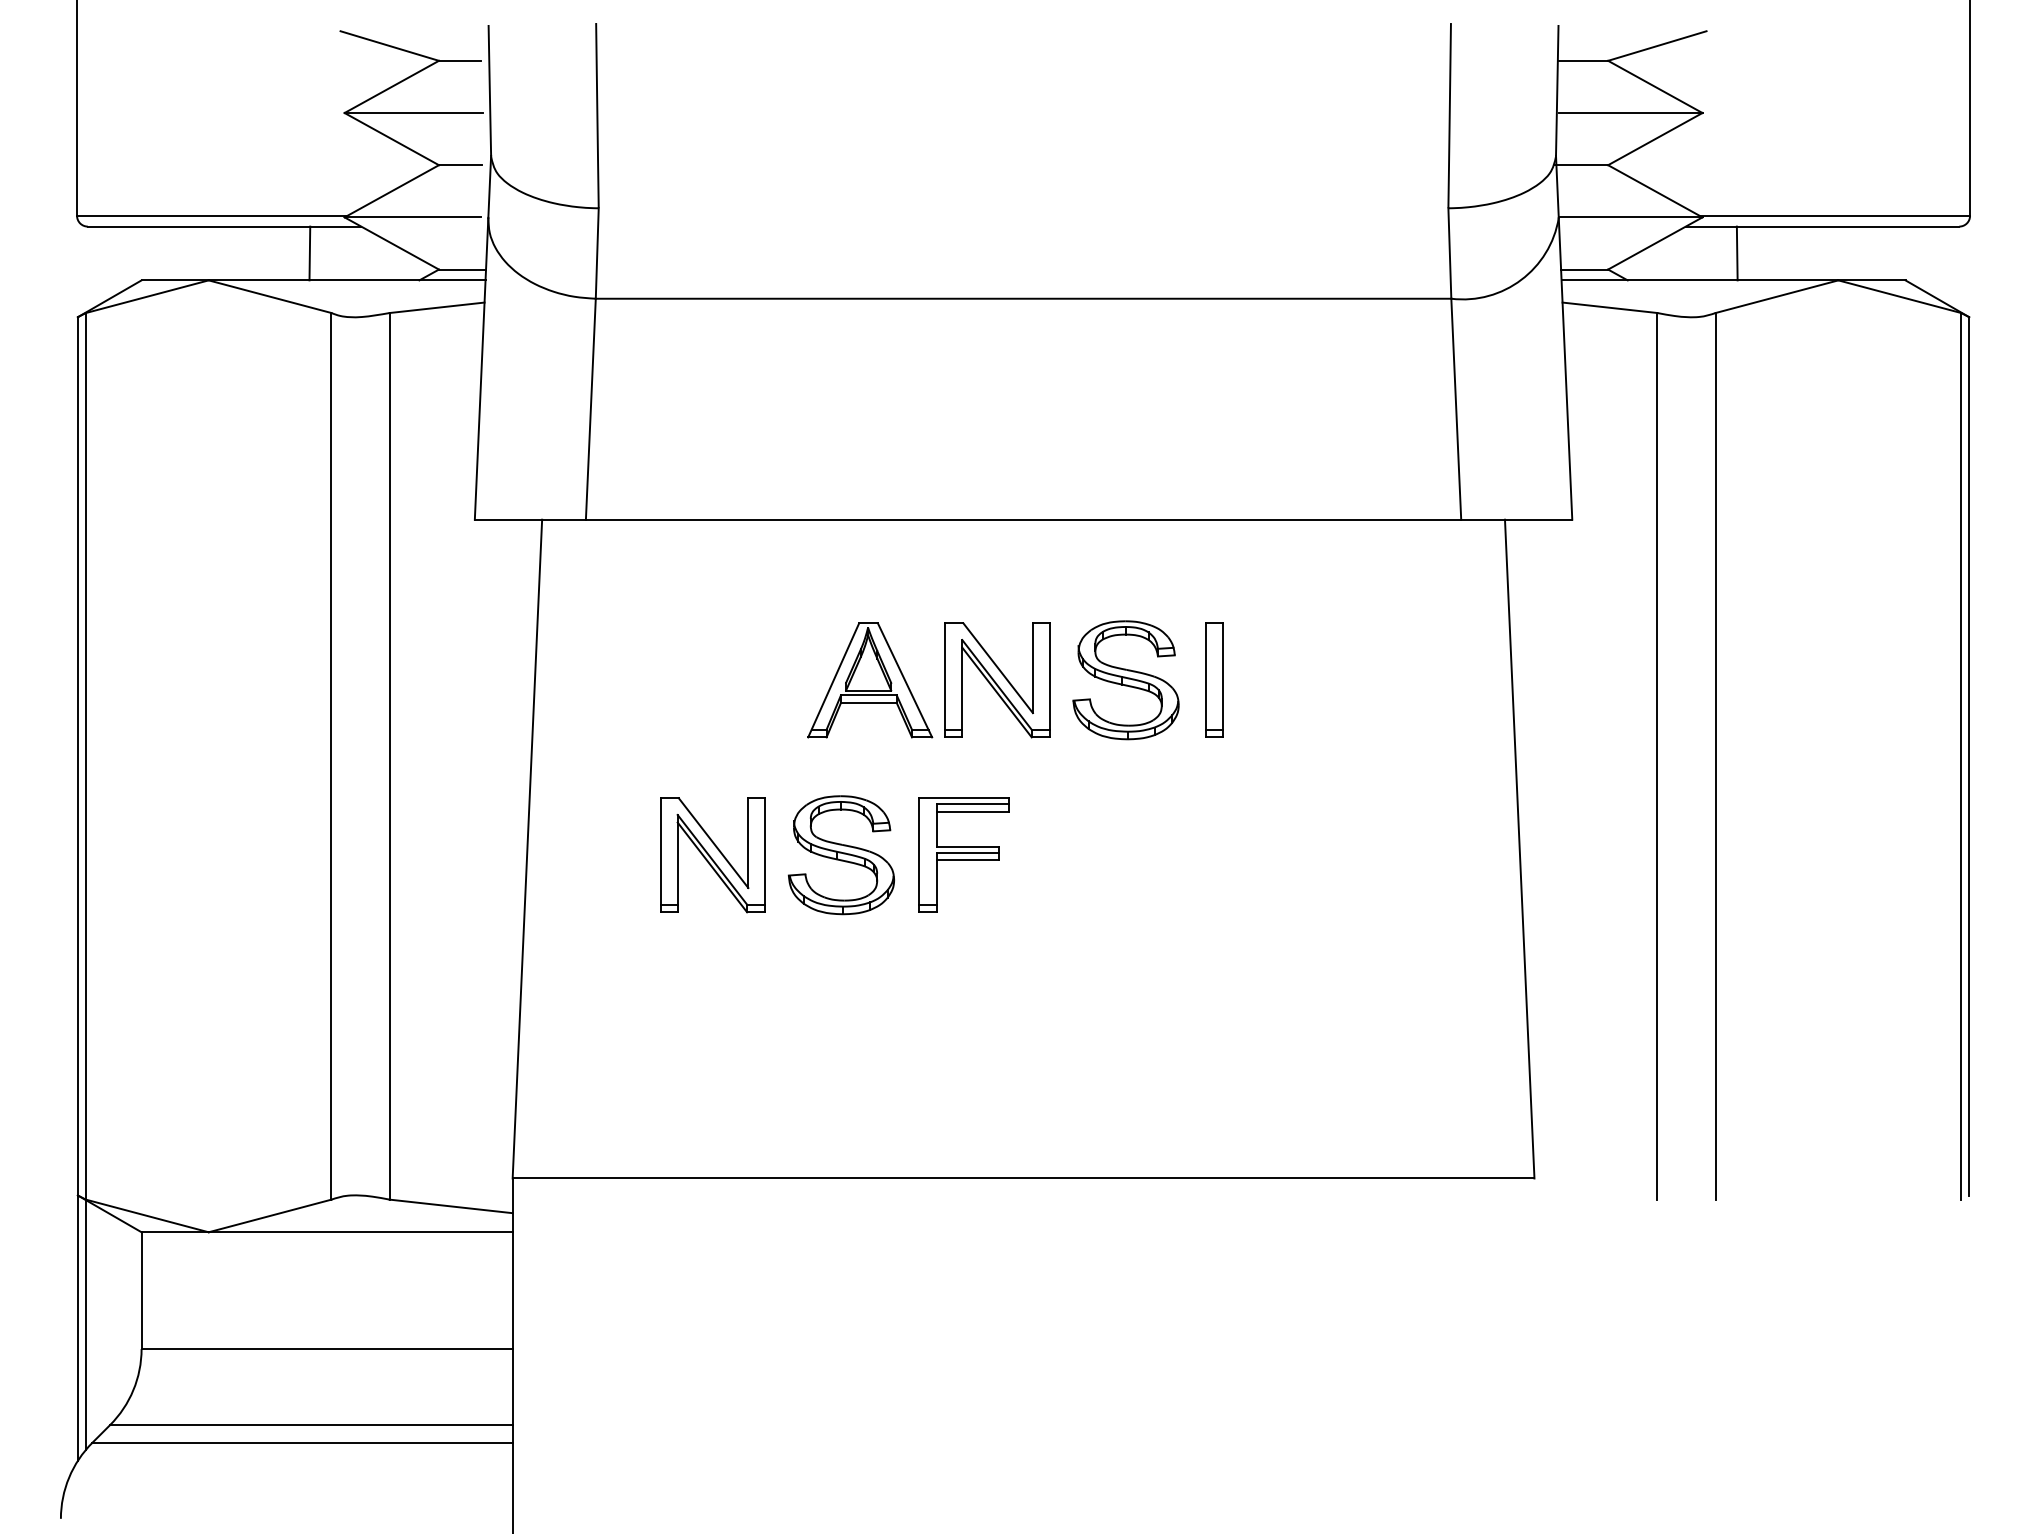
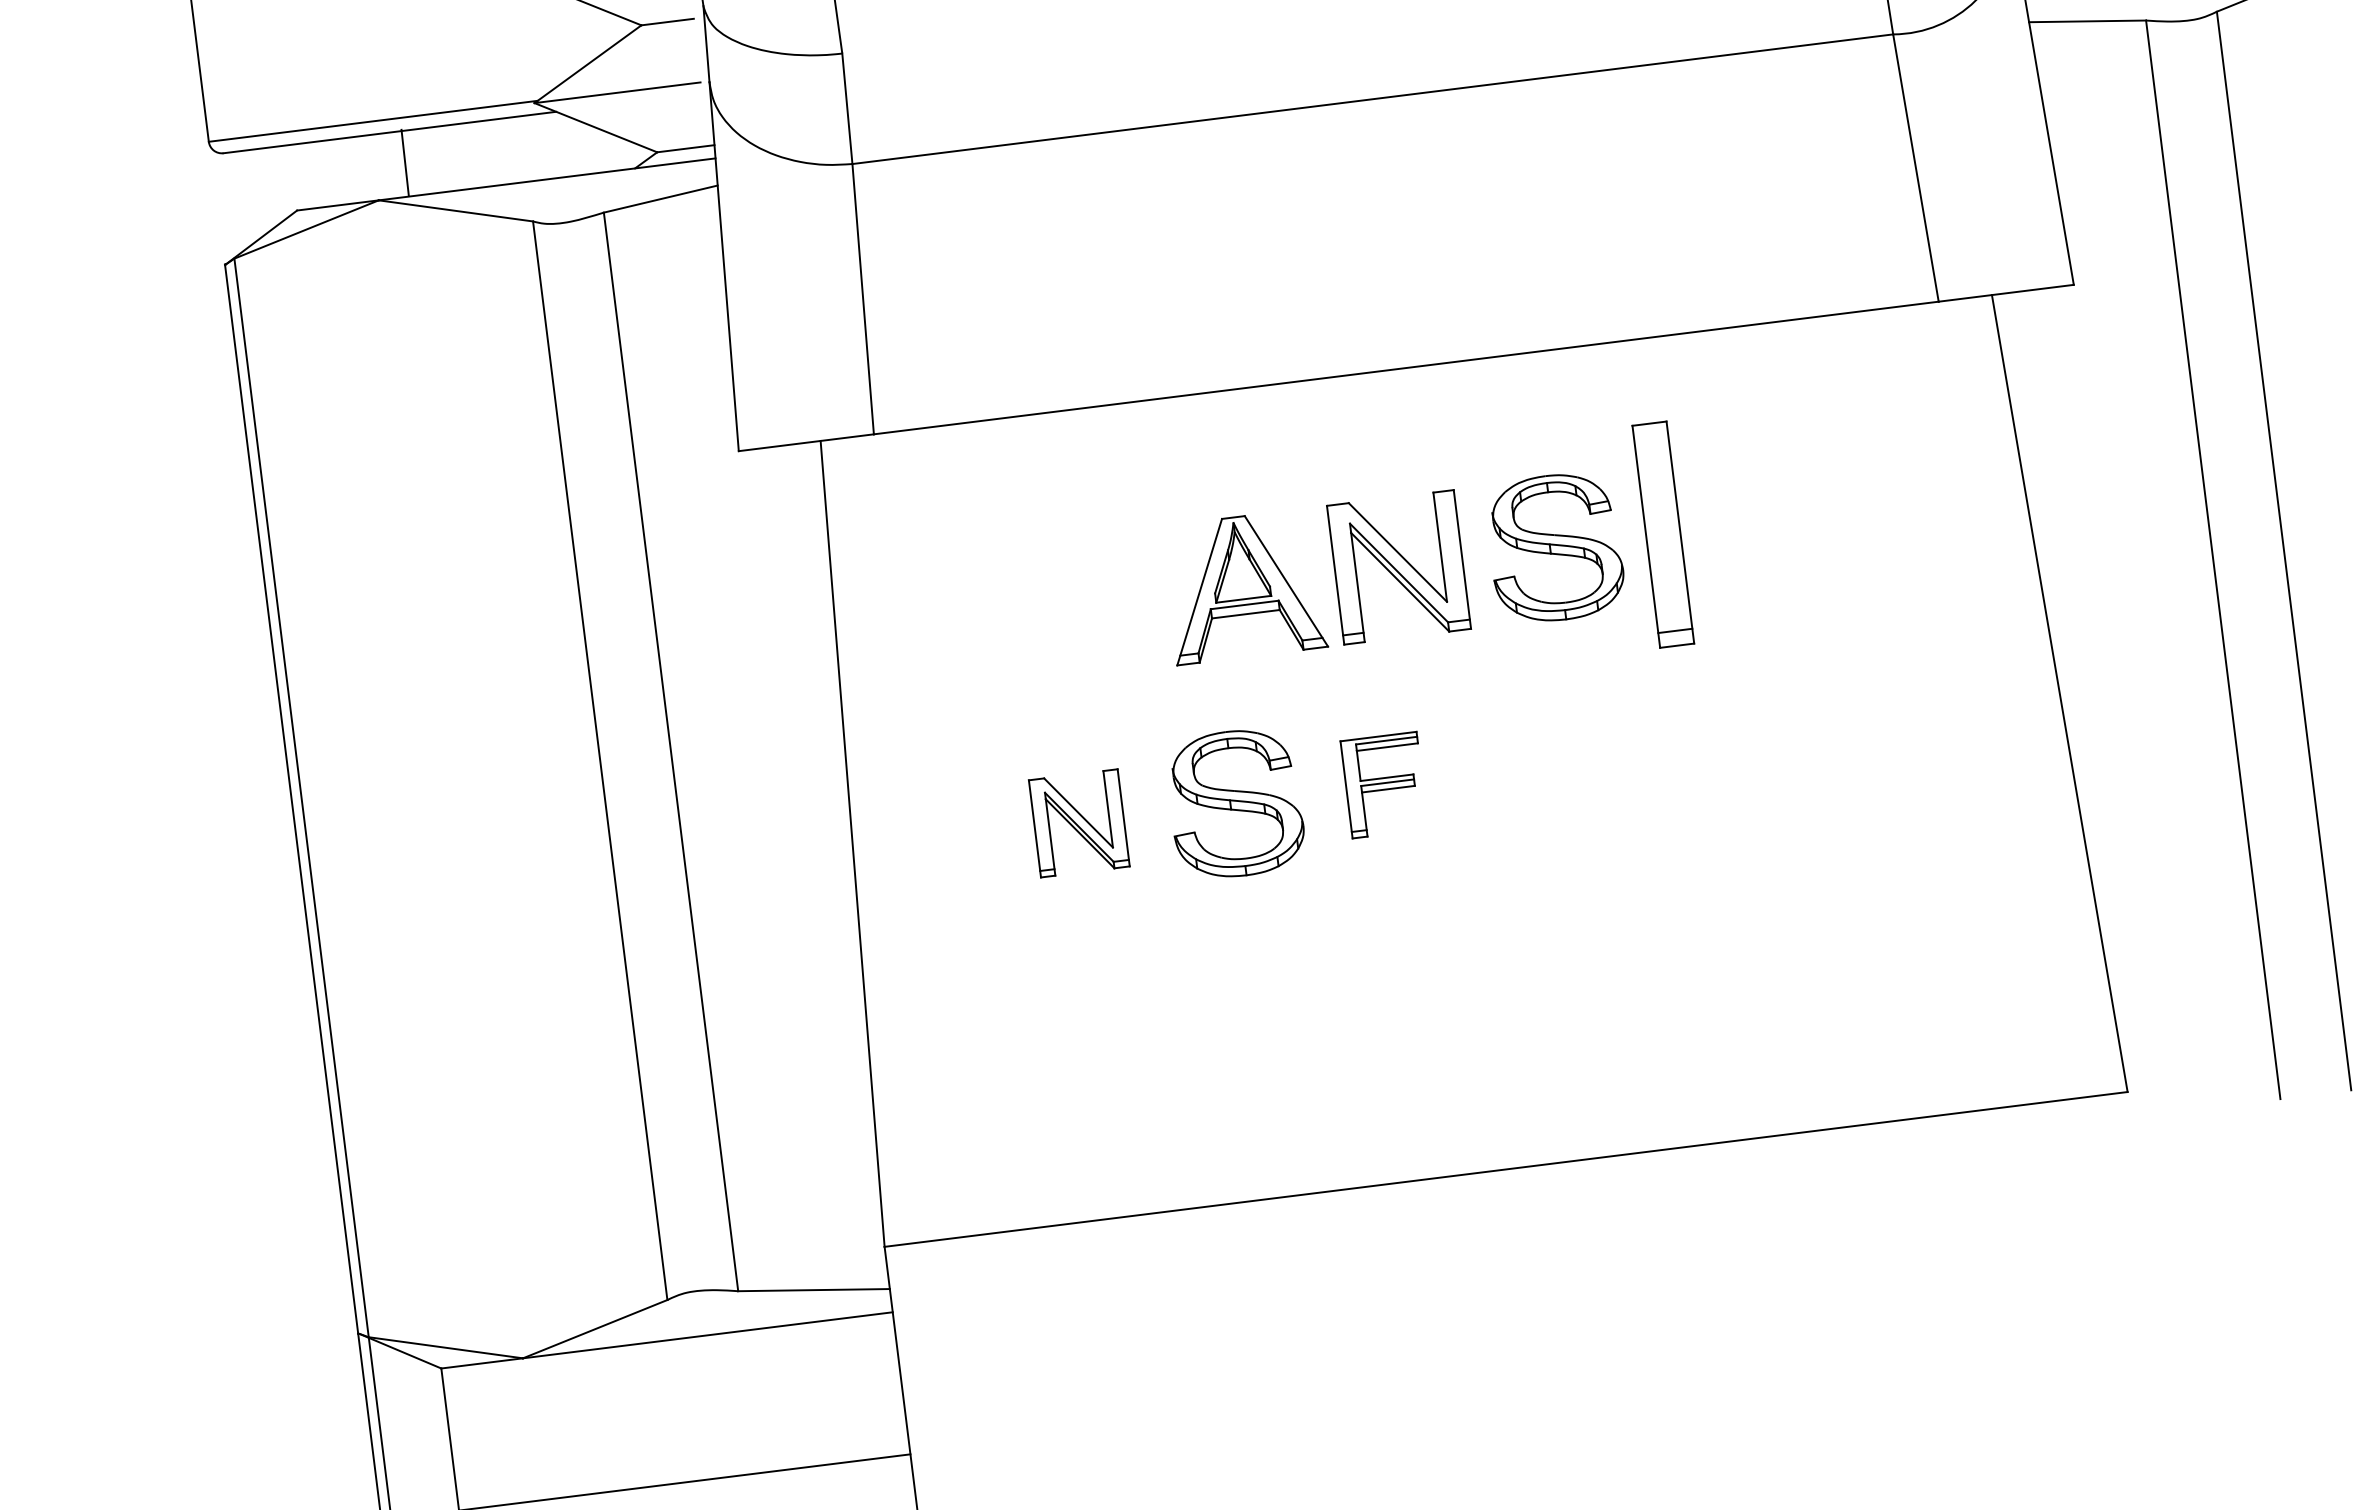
line: (309, 253) -> (404, 162), moved
part: (1214, 679) -> (1662, 533), size x1.6
part: (963, 854) -> (1383, 784), size x0.7
part: (712, 855) -> (1078, 823), size x0.7

